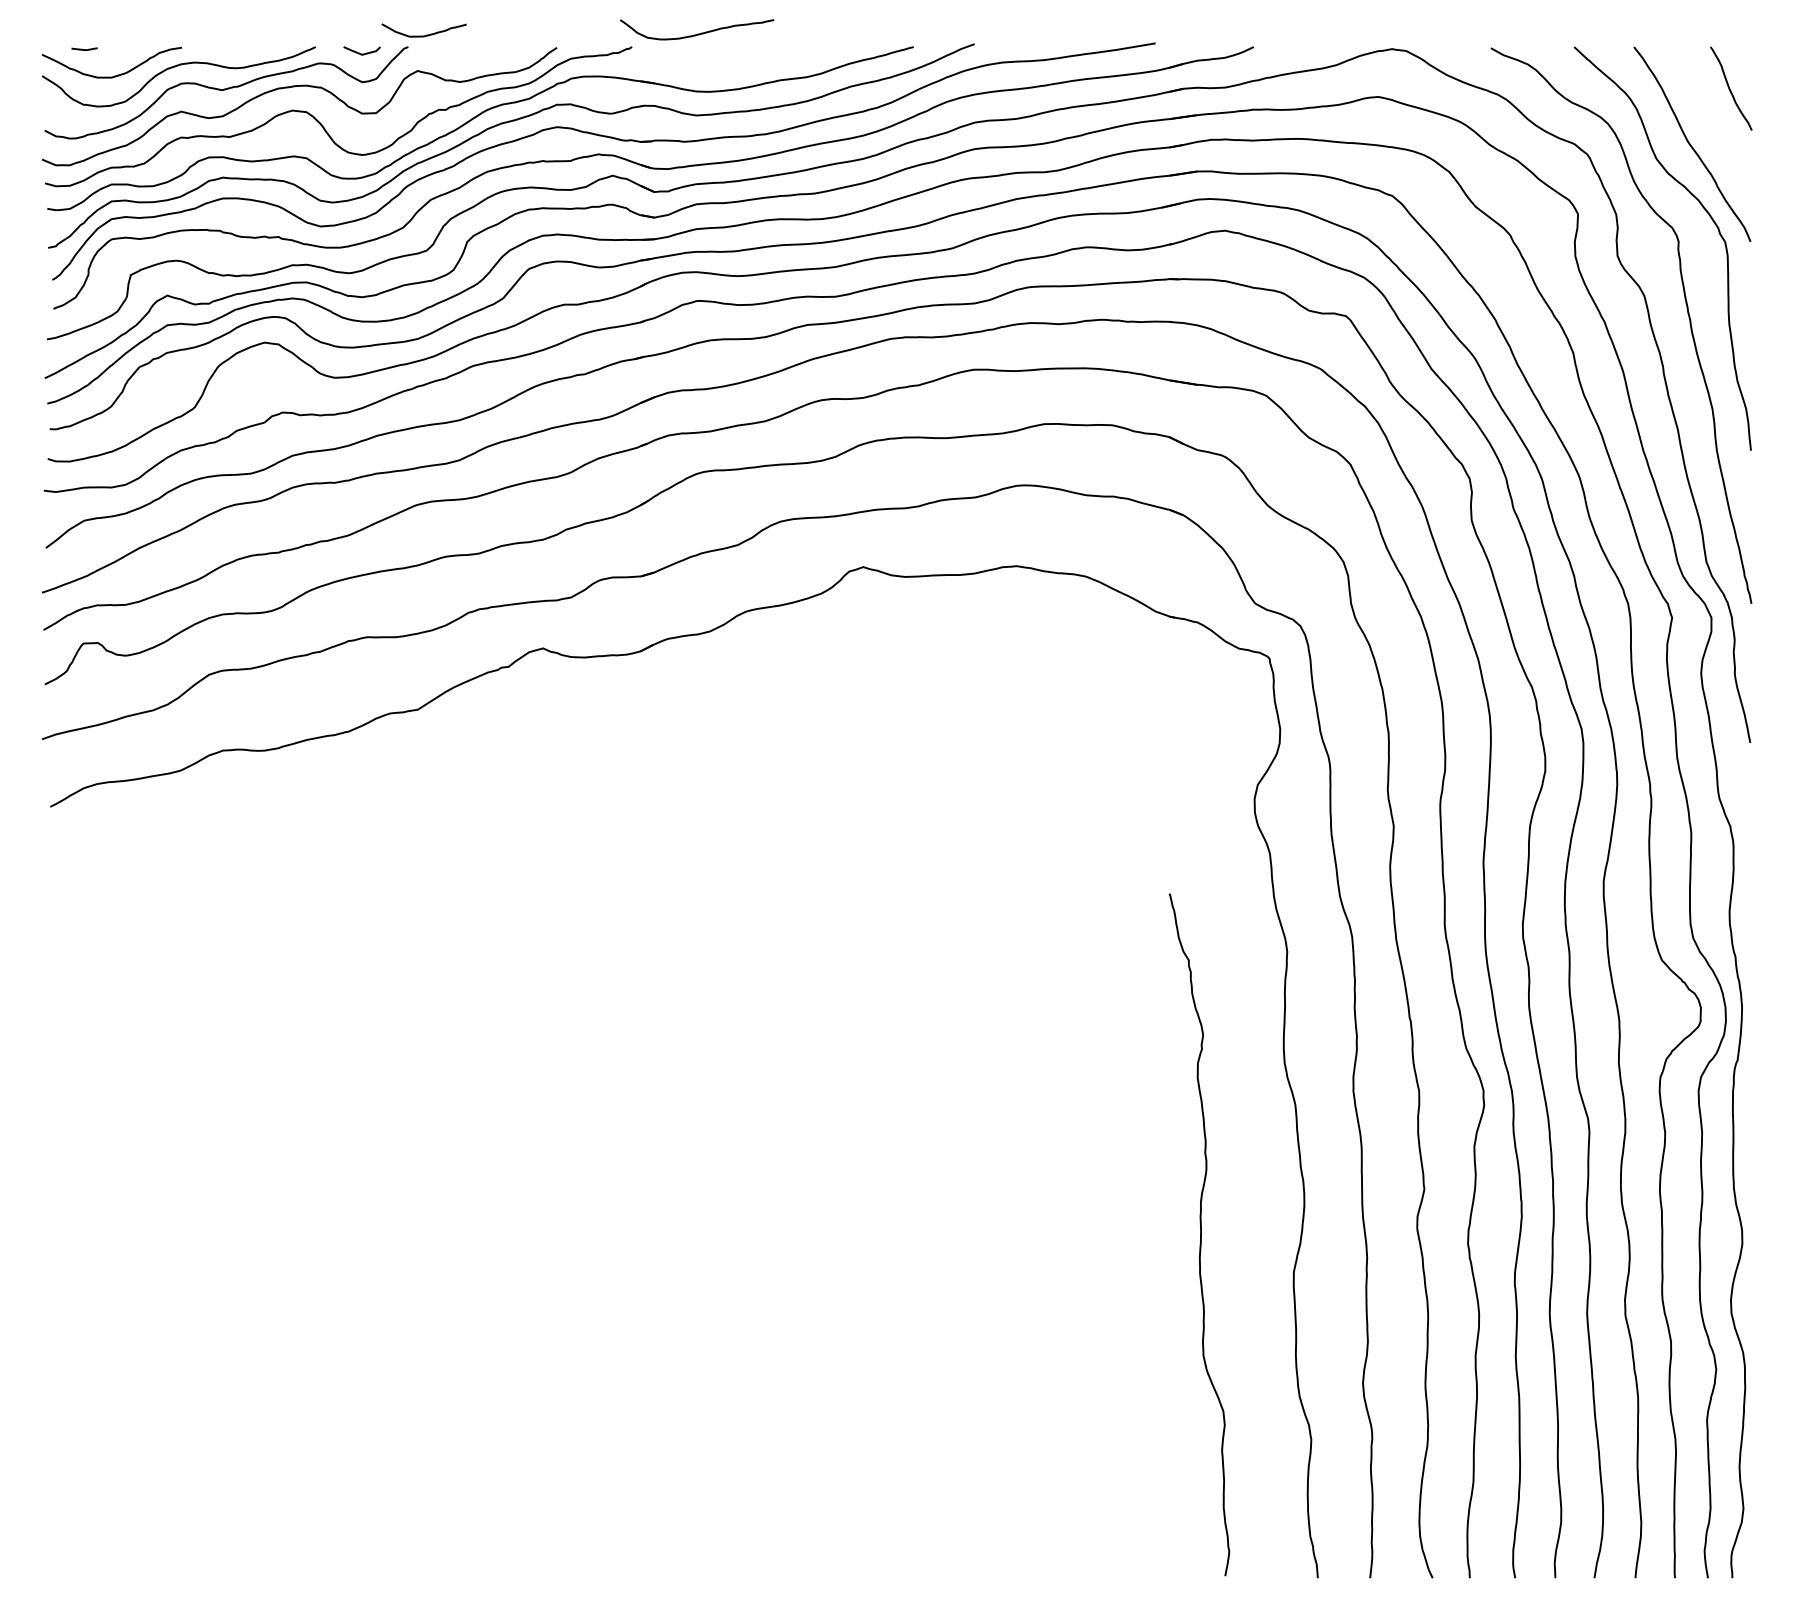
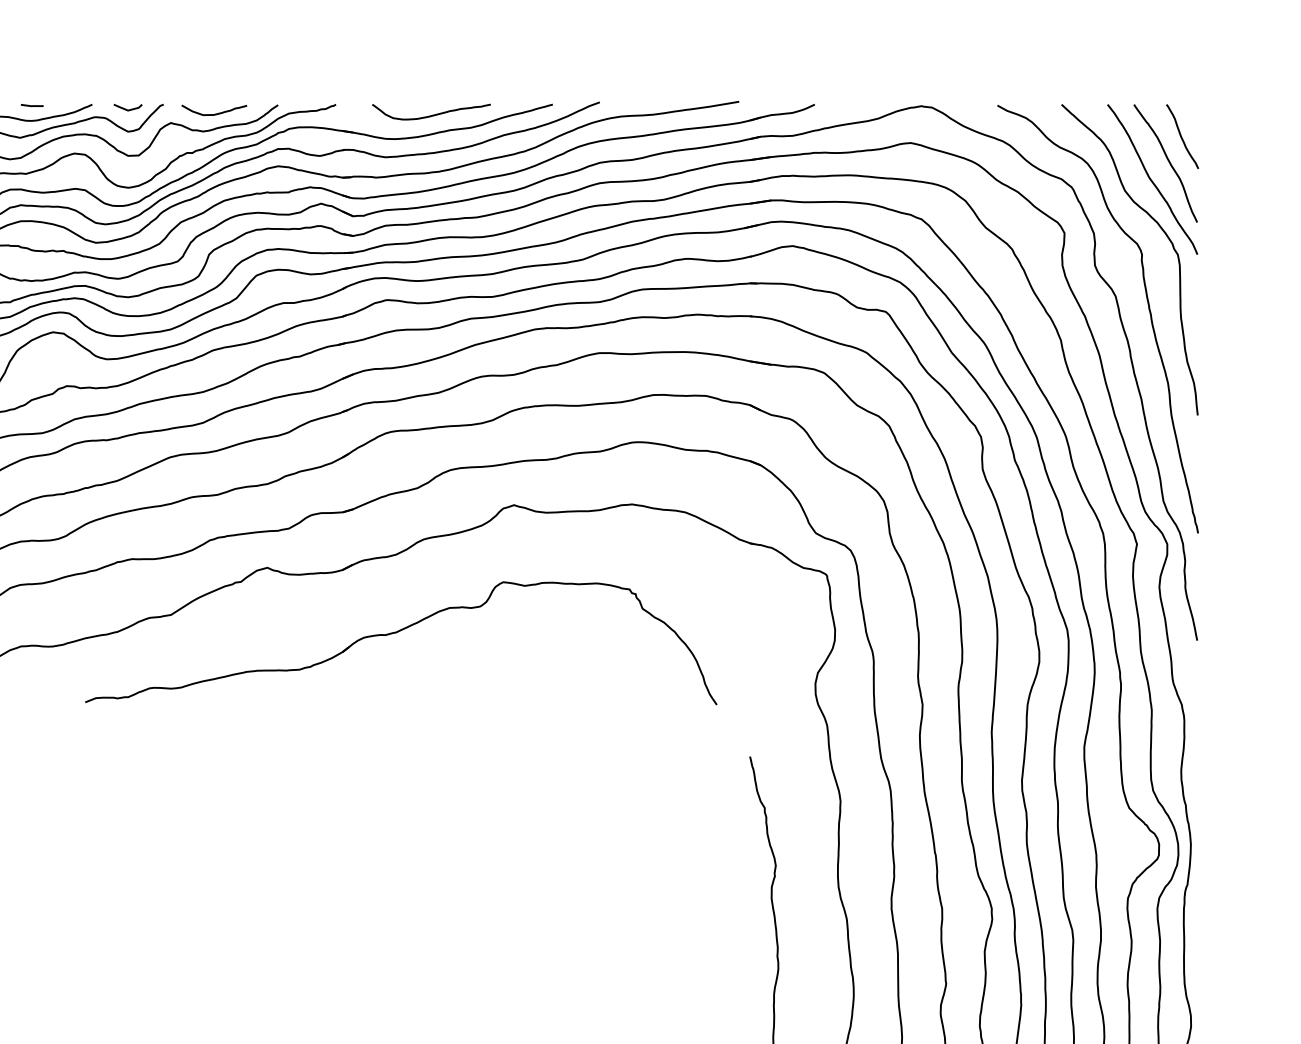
curve: (697, 33) -> (431, 114), moved
curve: (426, 34) -> (216, 113), moved
line: (237, 48) -> (32, 105), added
curve: (1712, 120) -> (1168, 161), added
part: (710, 733) -> (396, 633), added

